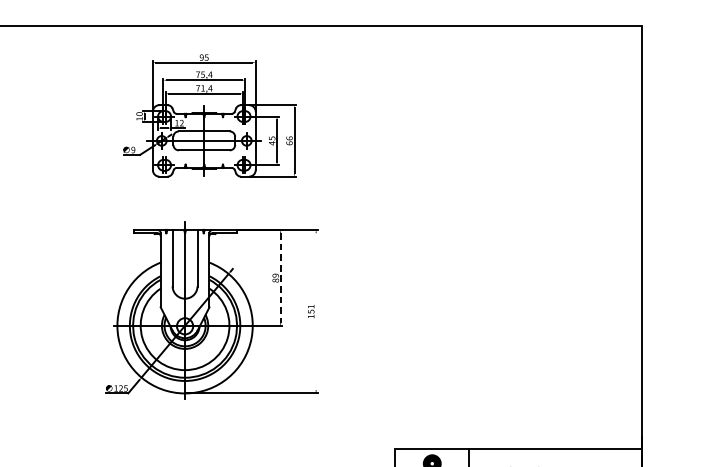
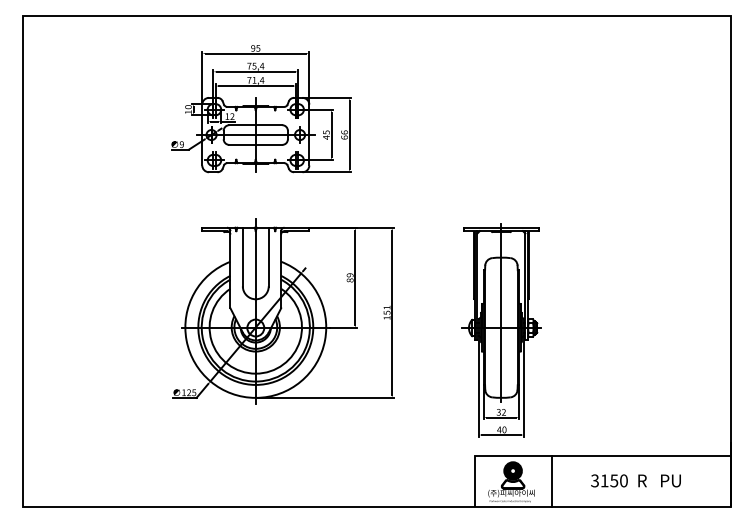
part: (209, 116) -> (261, 109), moved
line: (280, 277) -> (355, 277), dashed -> solid
line: (316, 311) -> (392, 312), added
part: (421, 328) -> (501, 330), added

